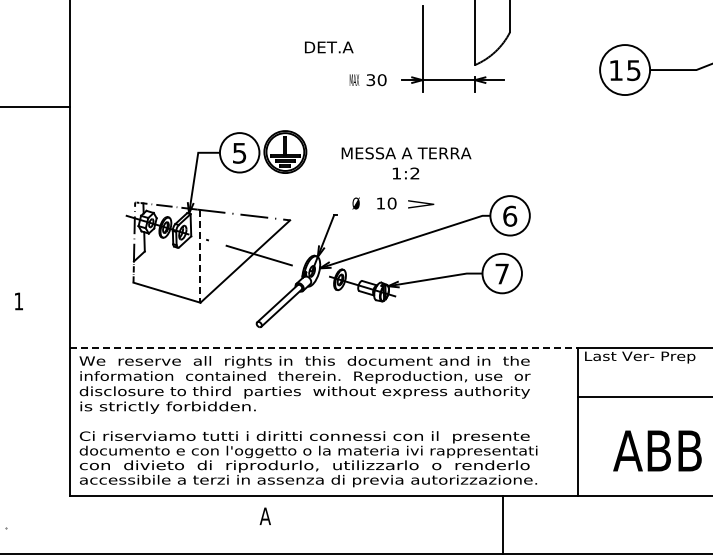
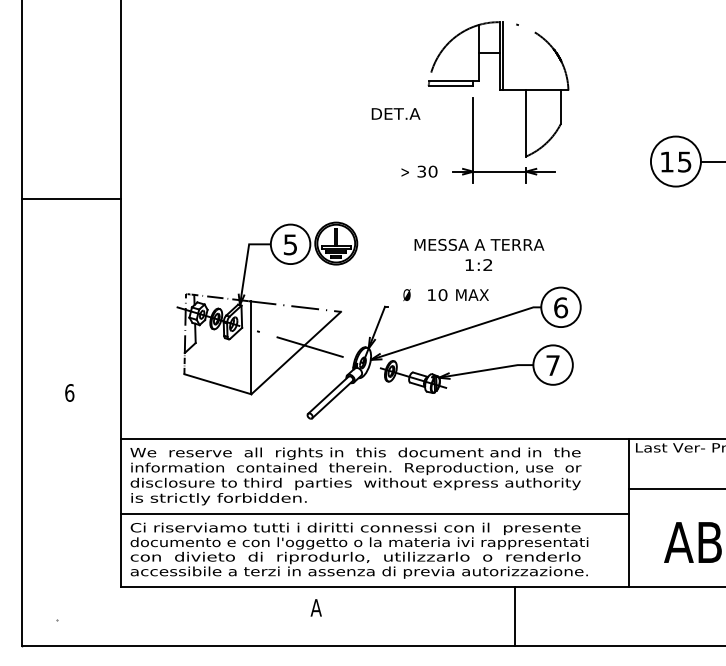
text: (328, 46) -> (395, 113), moved
text: (353, 79) -> (404, 171), MAX -> >
text: (406, 162) -> (479, 254), moved
text: (421, 202) -> (472, 294), > -> MAX
line: (200, 255) -> (251, 347), dashed -> solid
text: (18, 300) -> (69, 392), 1 -> 6
line: (324, 347) -> (375, 439), dashed -> solid
line: (323, 422) -> (374, 514), added
line: (502, 524) -> (514, 616), moved

